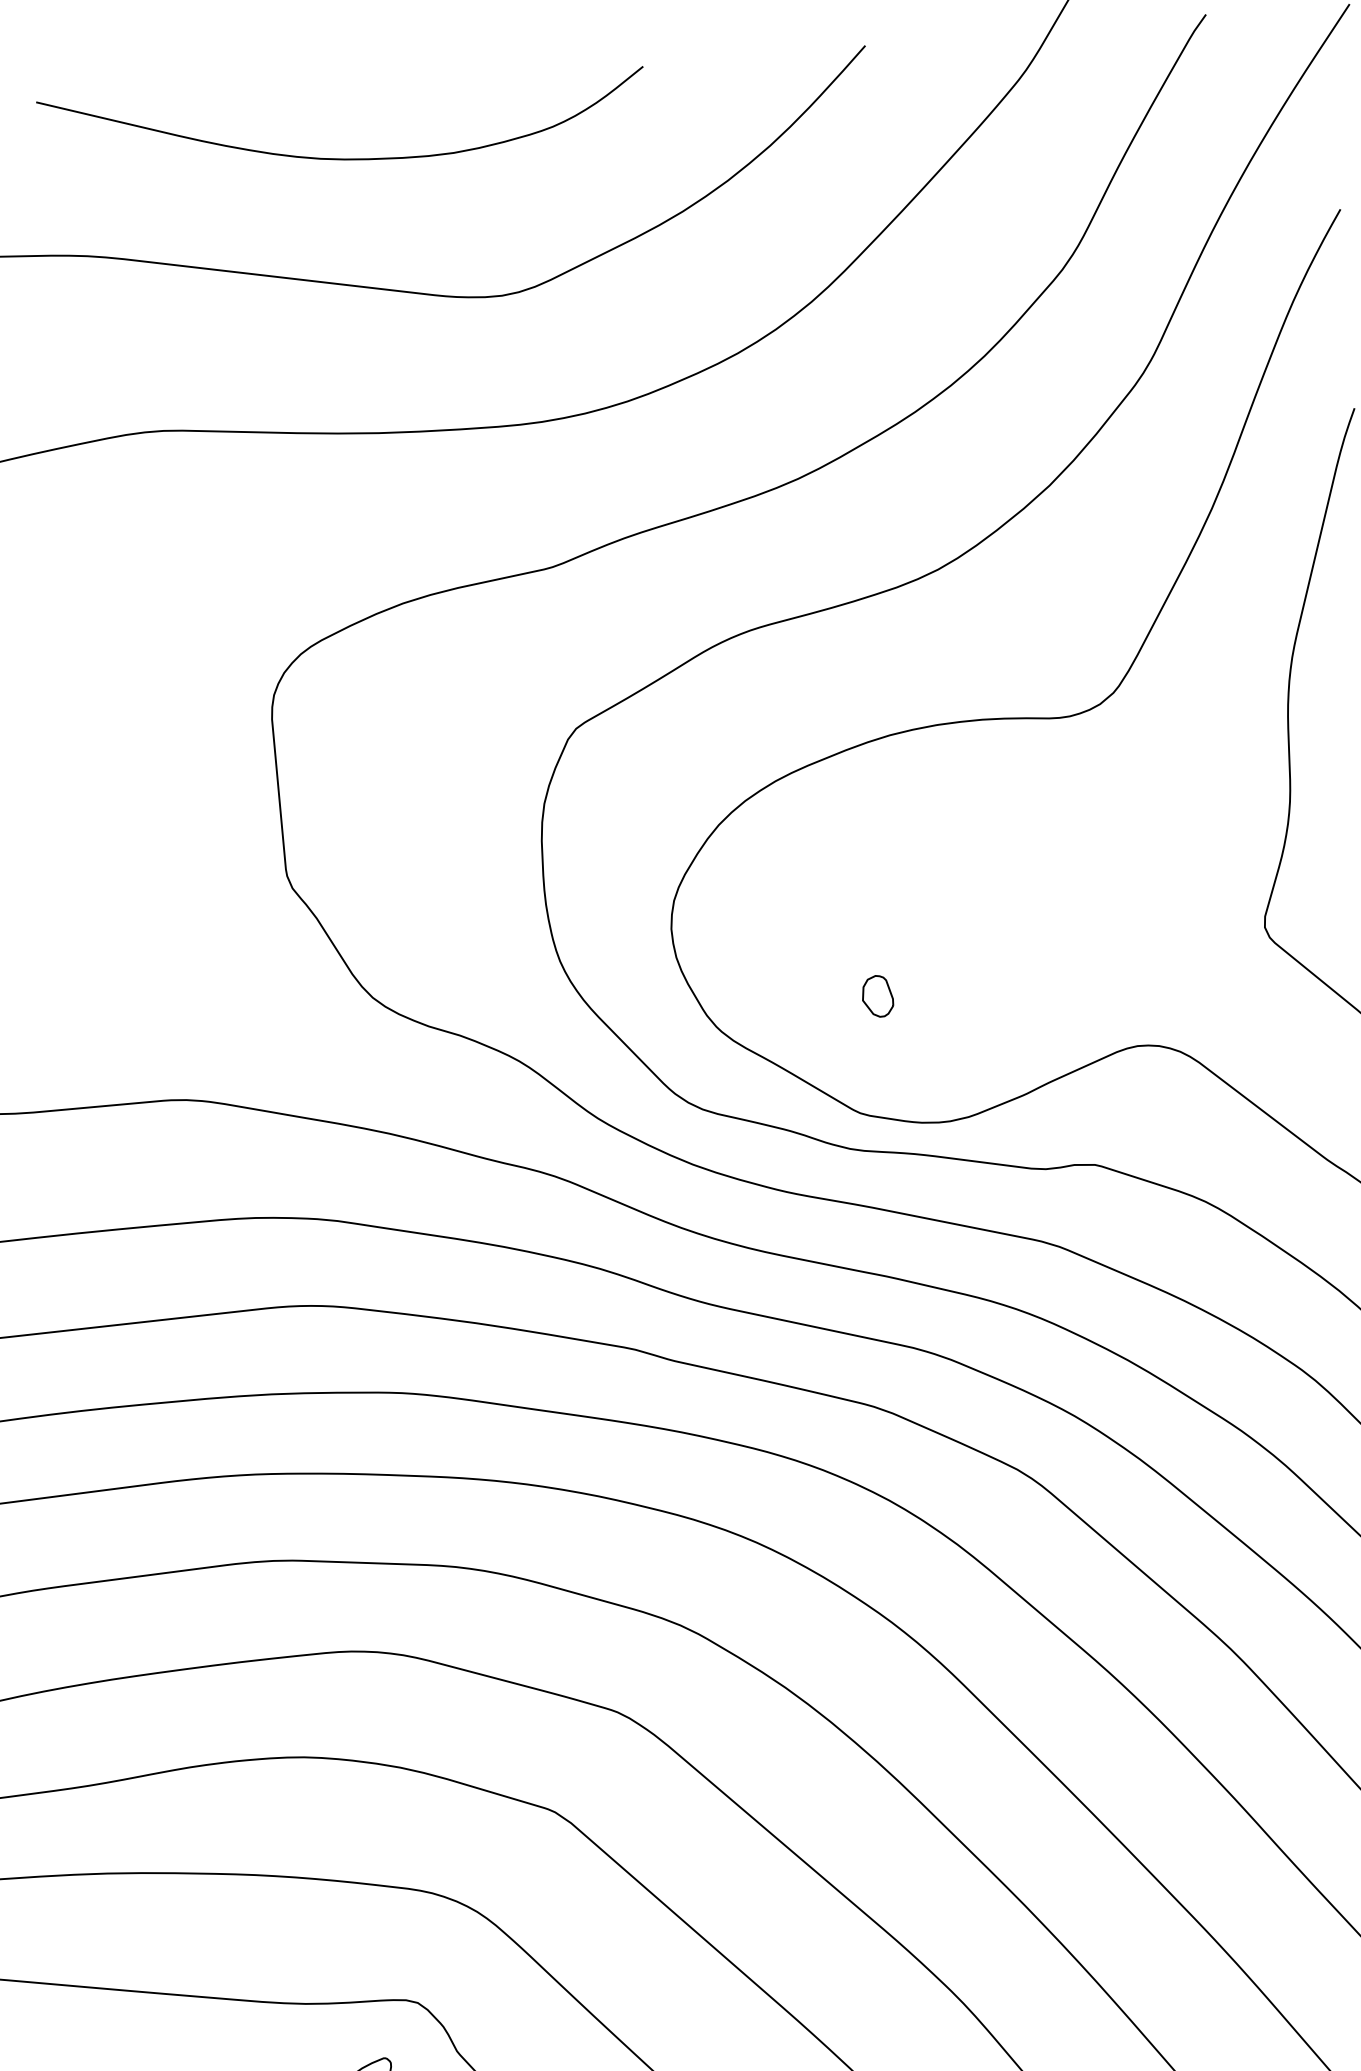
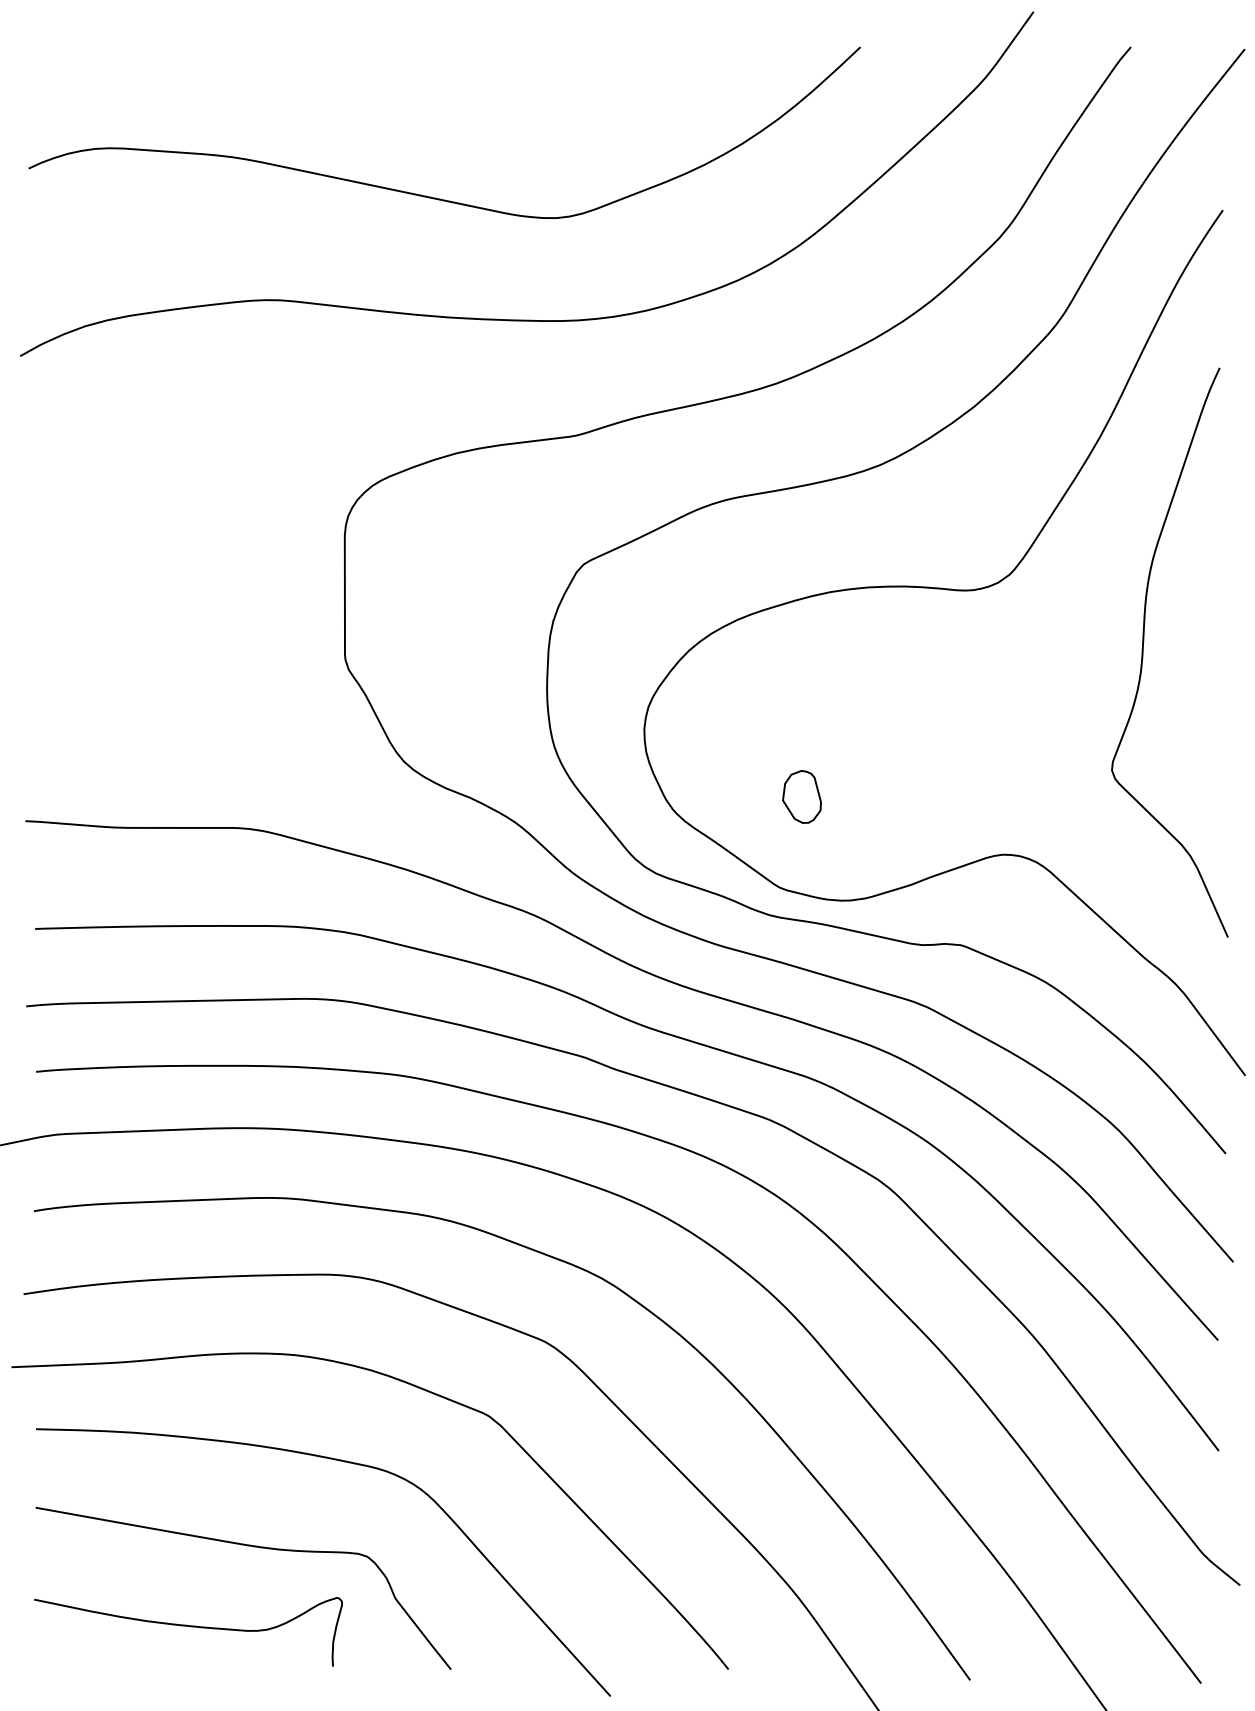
curve: (337, 157) -> (436, 97), removed
part: (877, 995) -> (801, 796), size x1.6

